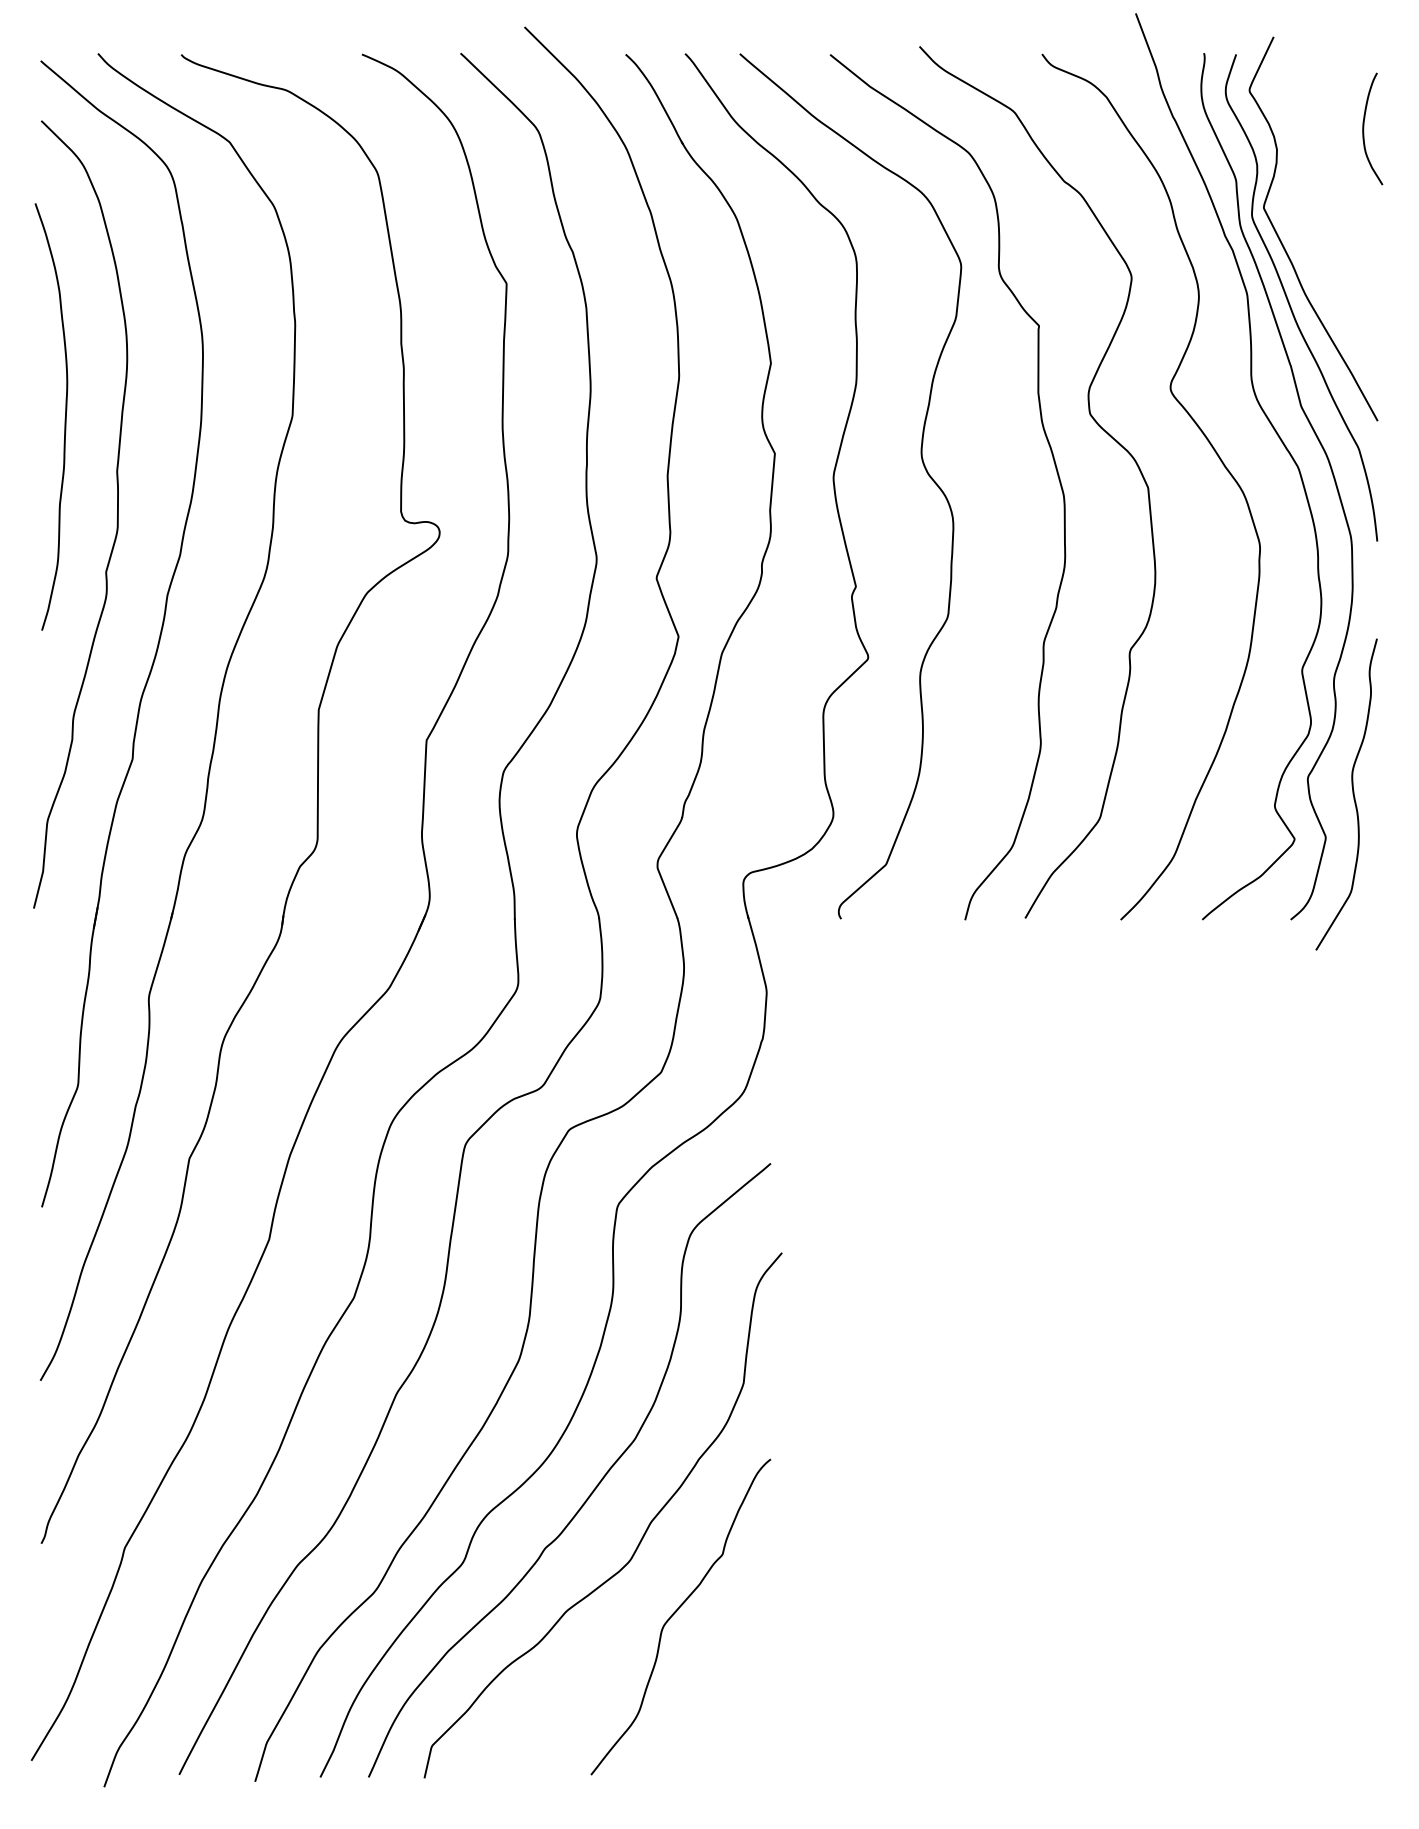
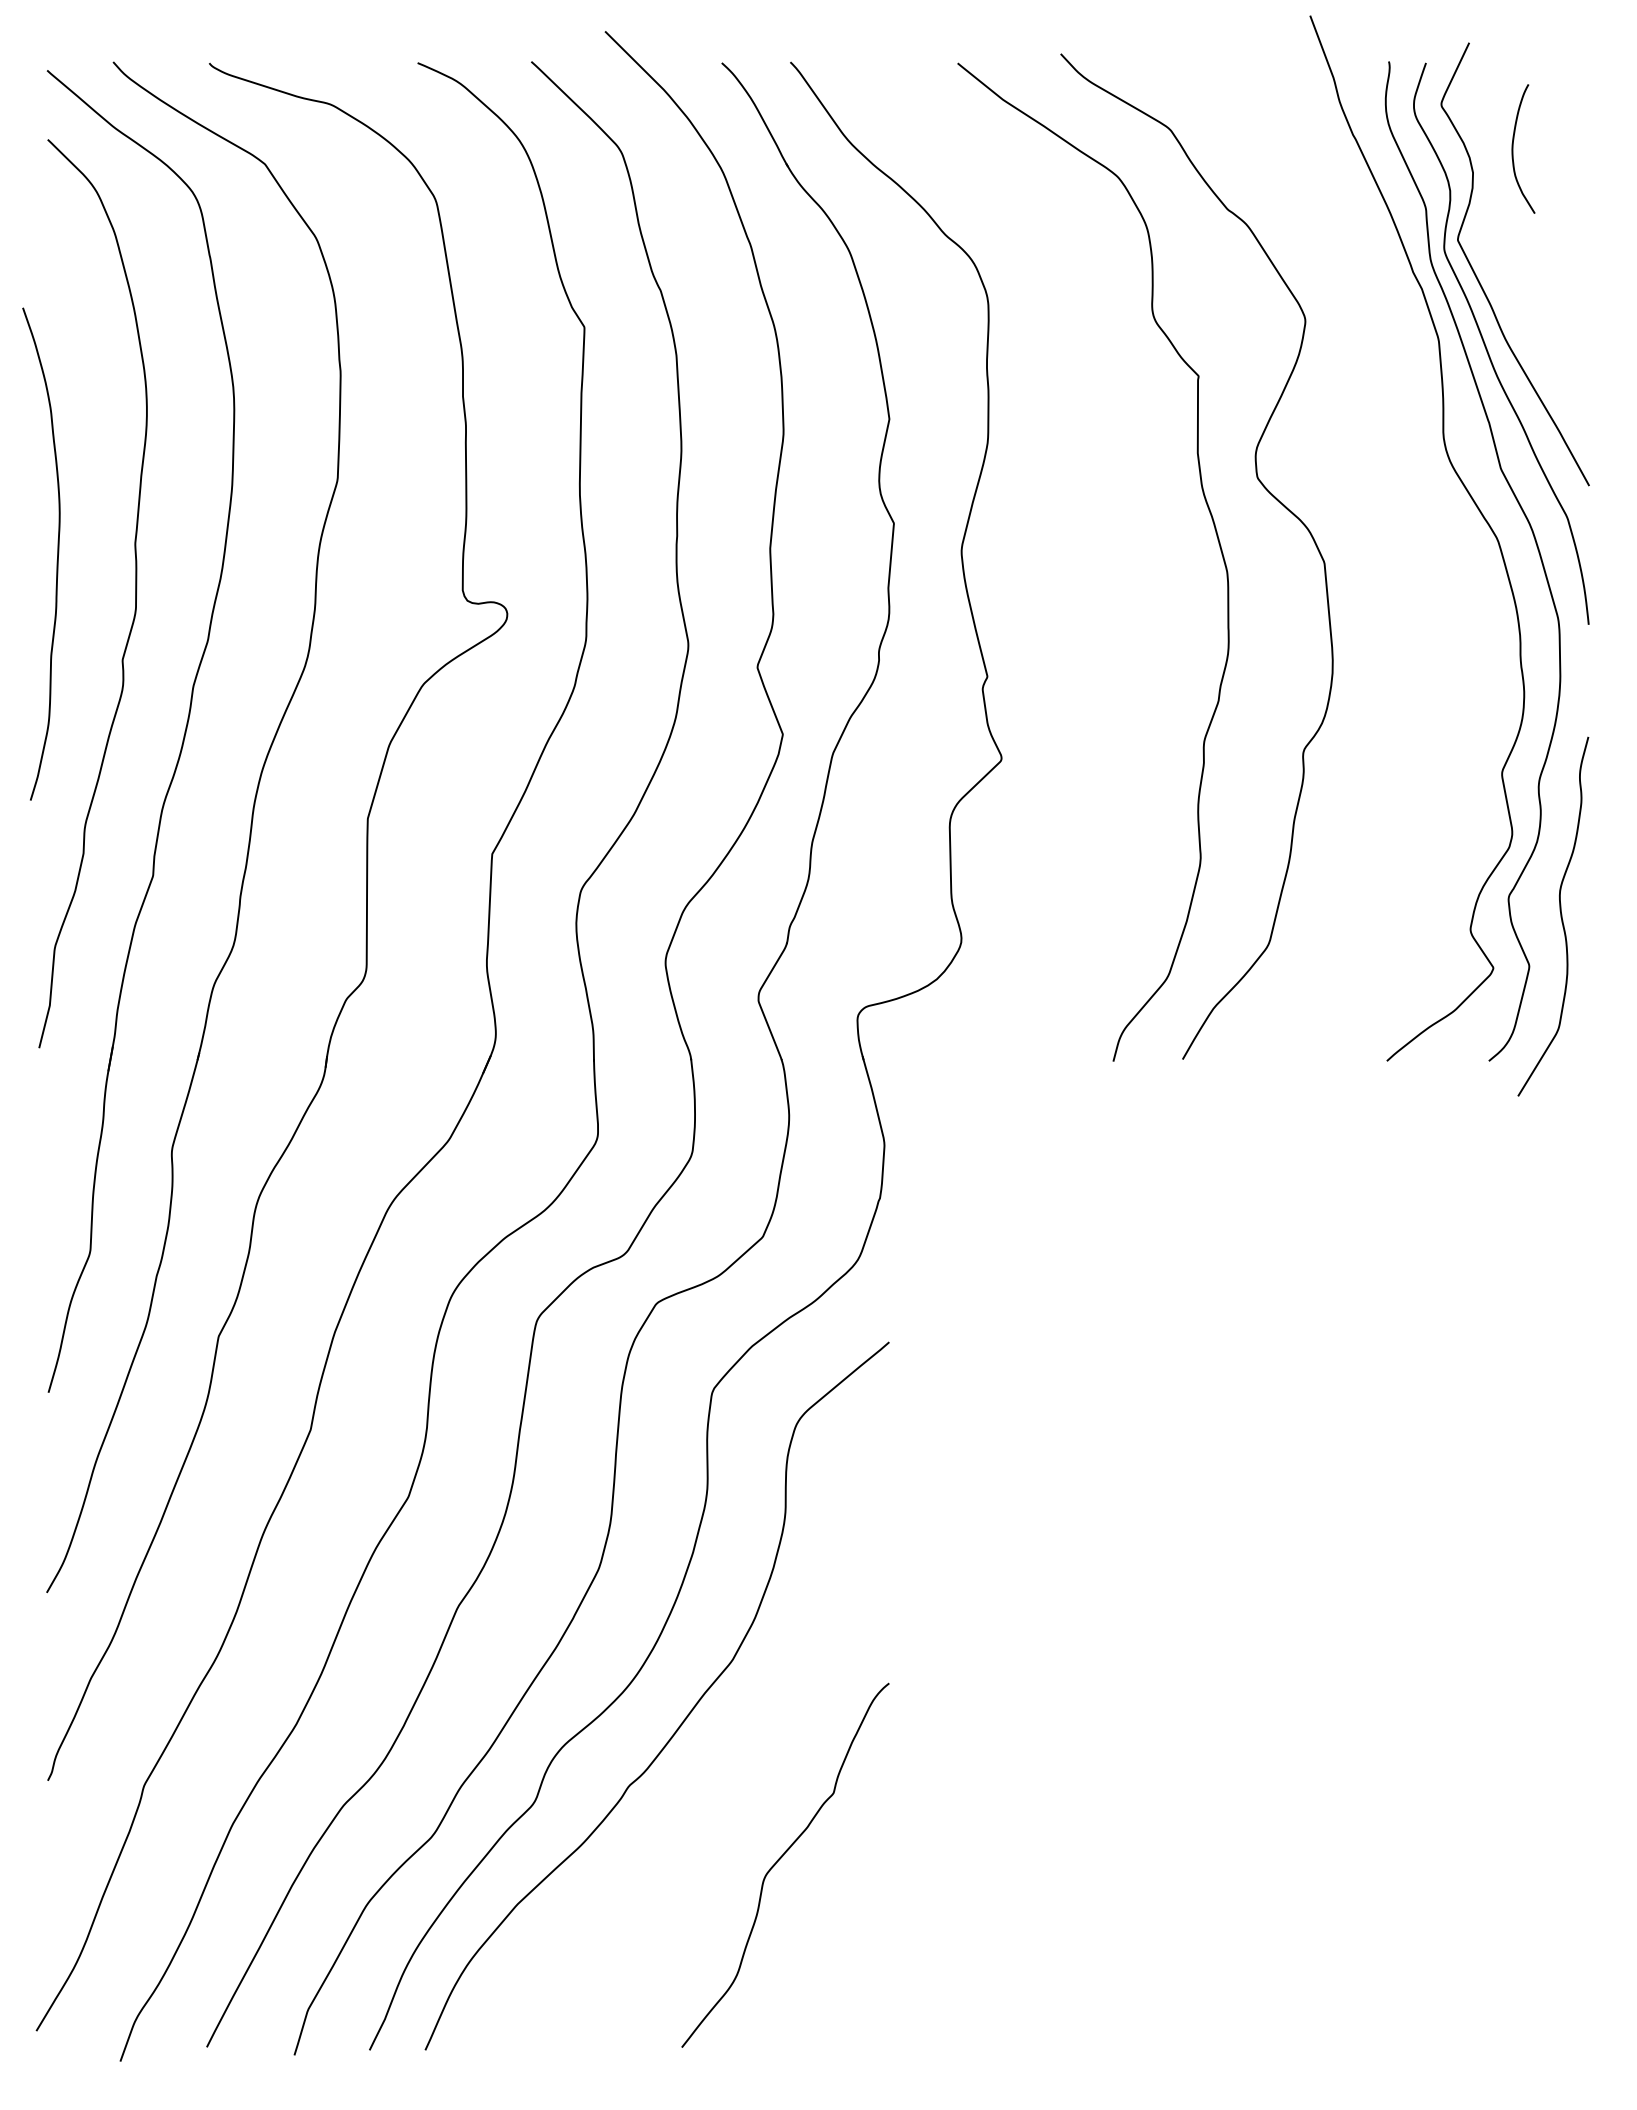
curve: (1364, 128) -> (1513, 148), moved
curve: (65, 416) -> (57, 553), moved
curve: (1210, 445) -> (1396, 514), removed
curve: (921, 461) -> (1063, 532), removed
curve: (642, 1535) -> (741, 1771), removed

